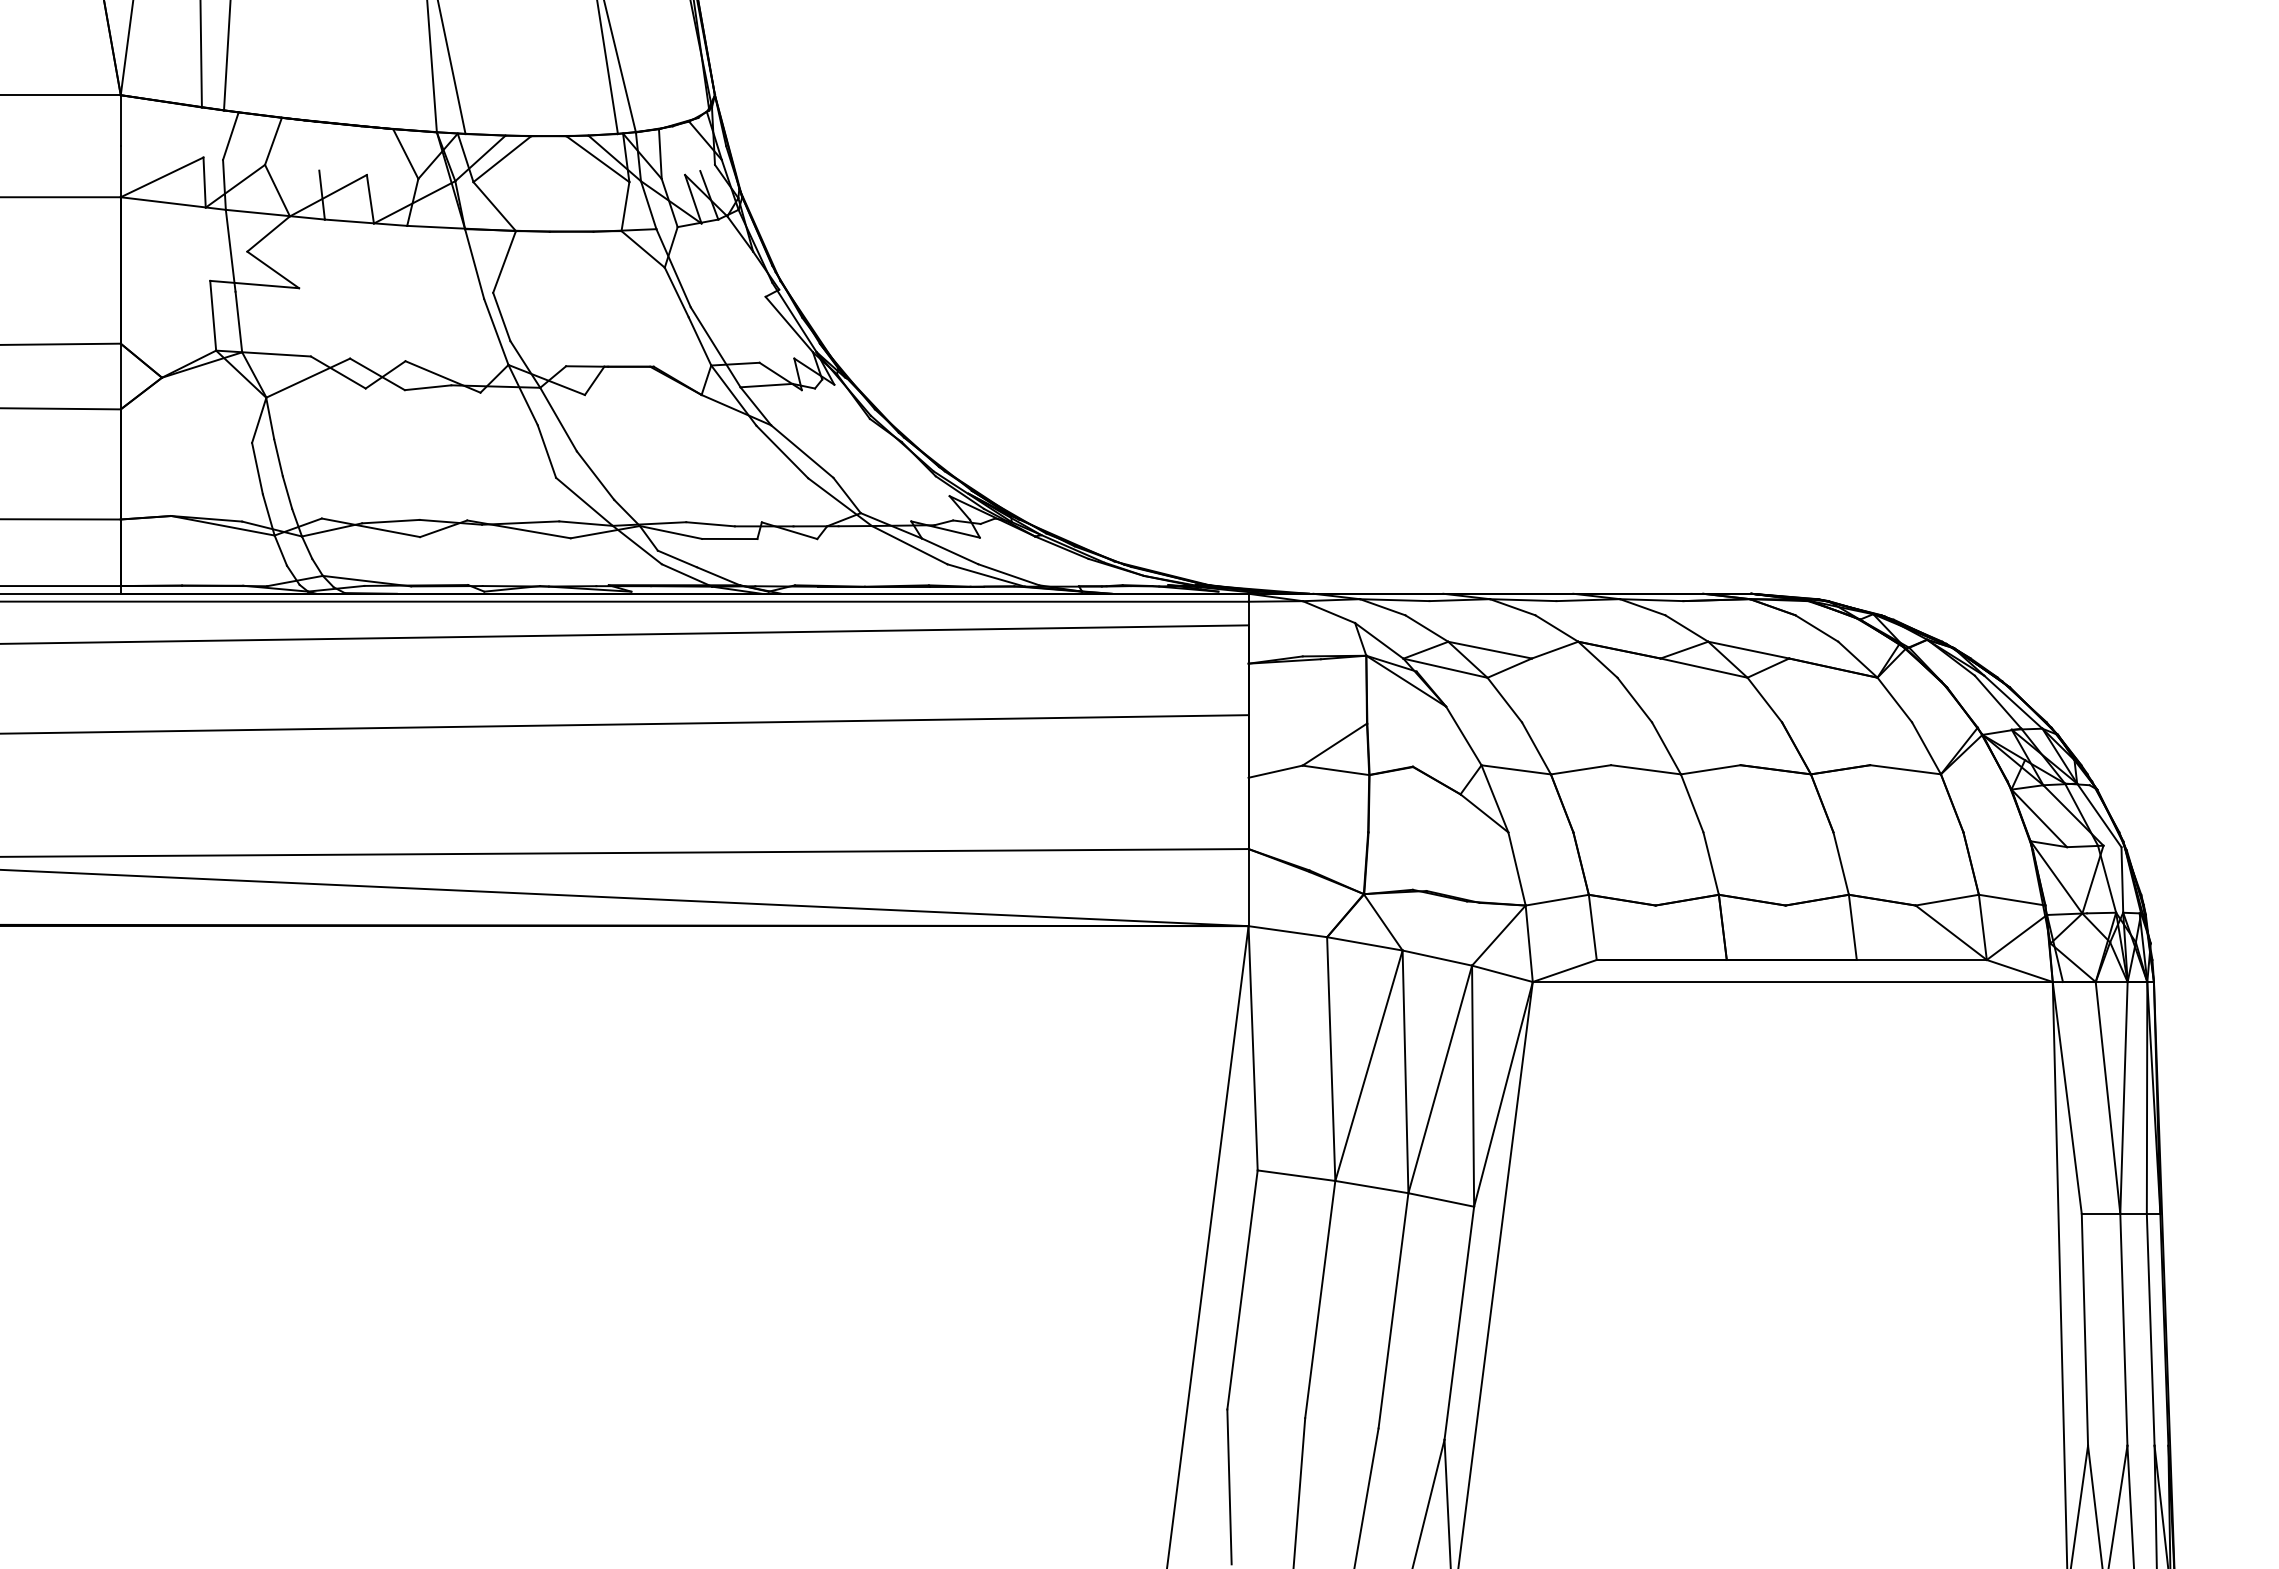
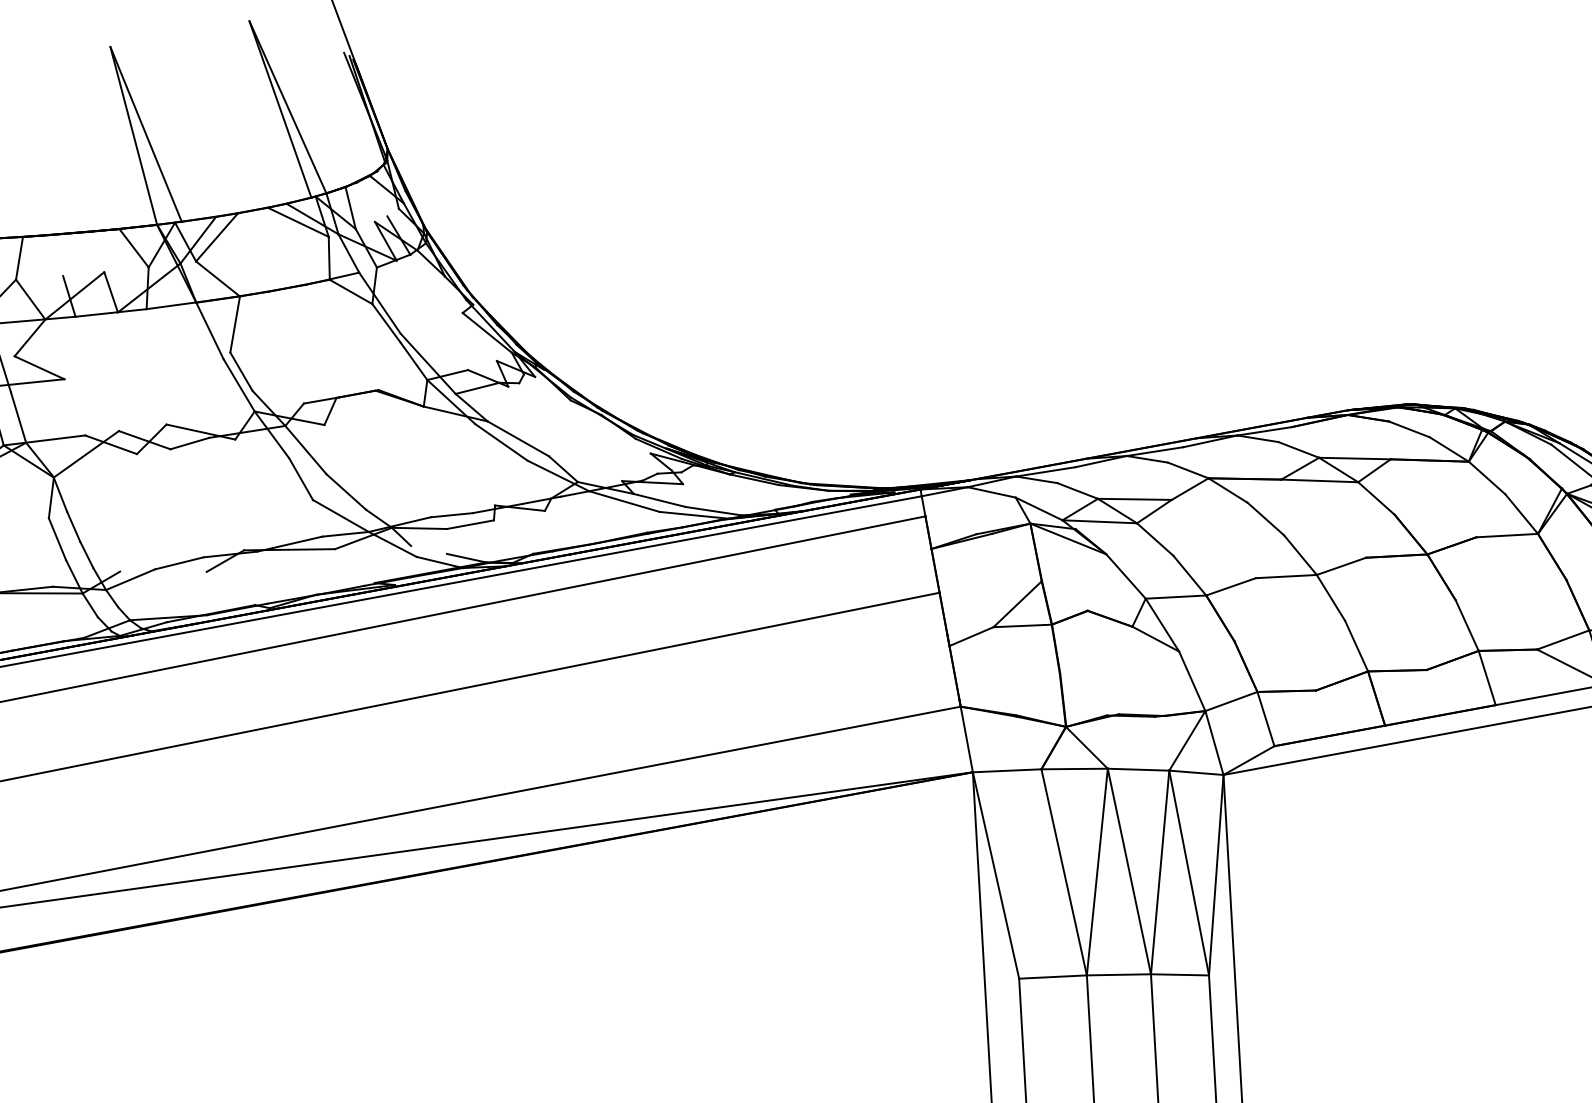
line: (370, 527) -> (162, 571), removed
line: (676, 558) -> (428, 549), removed

